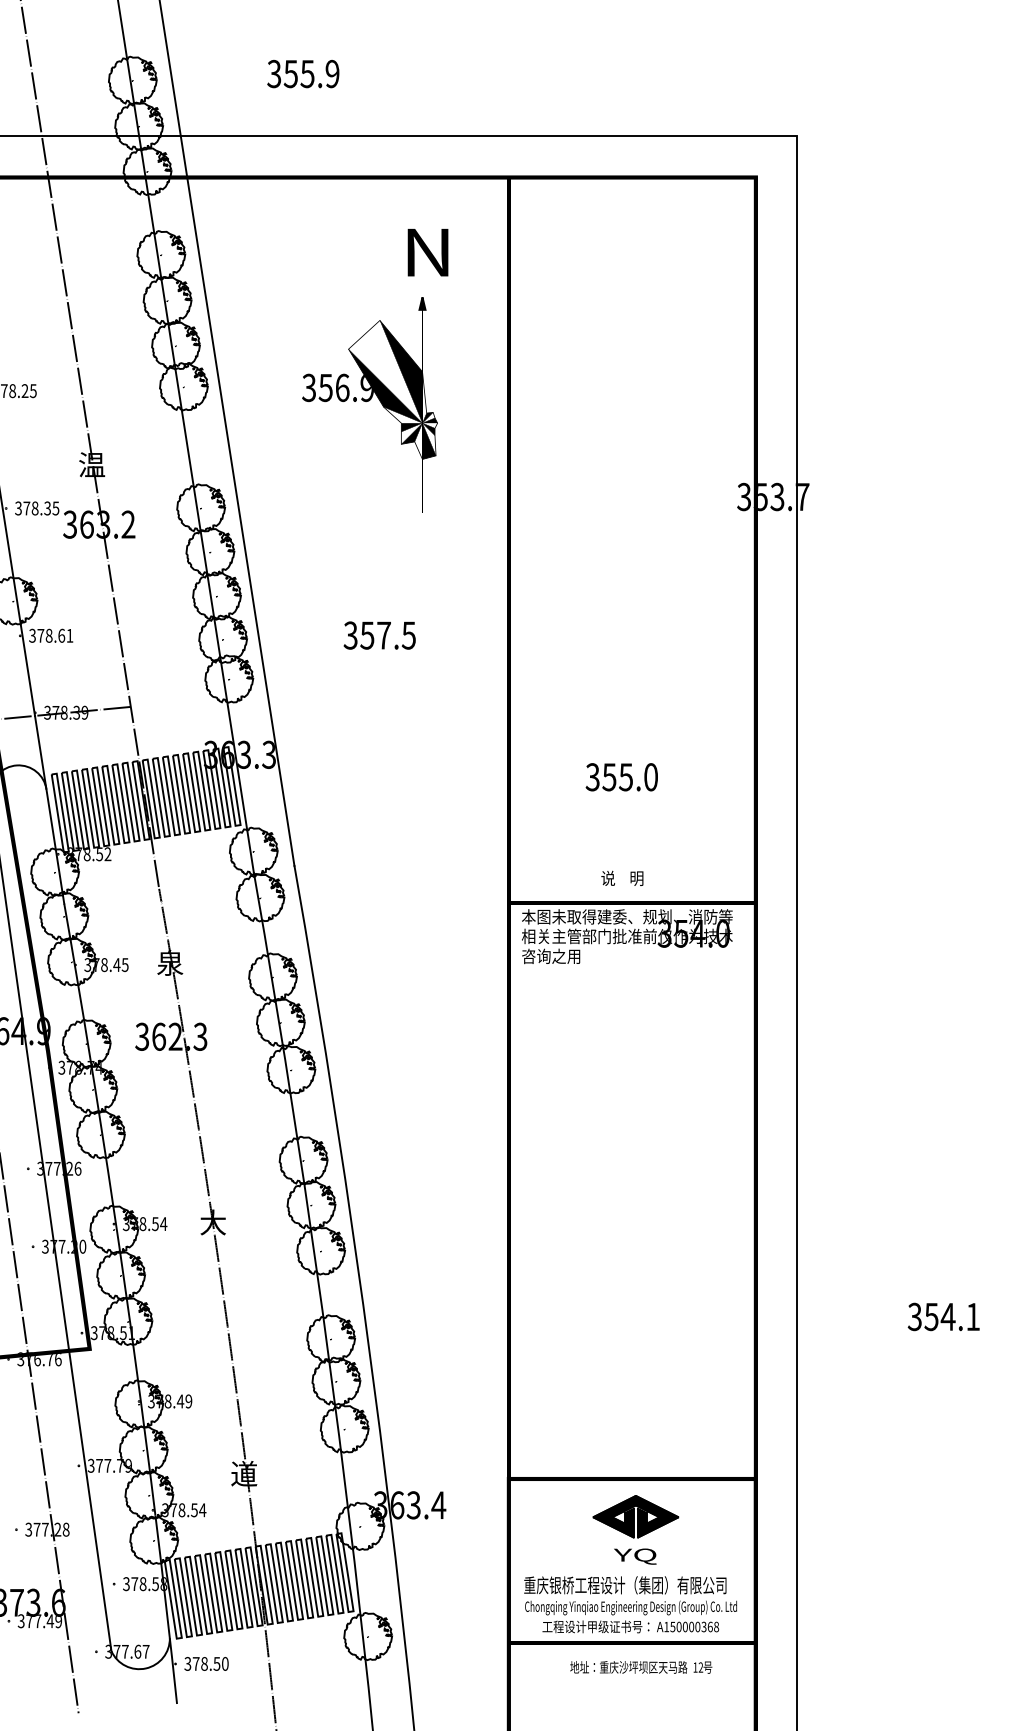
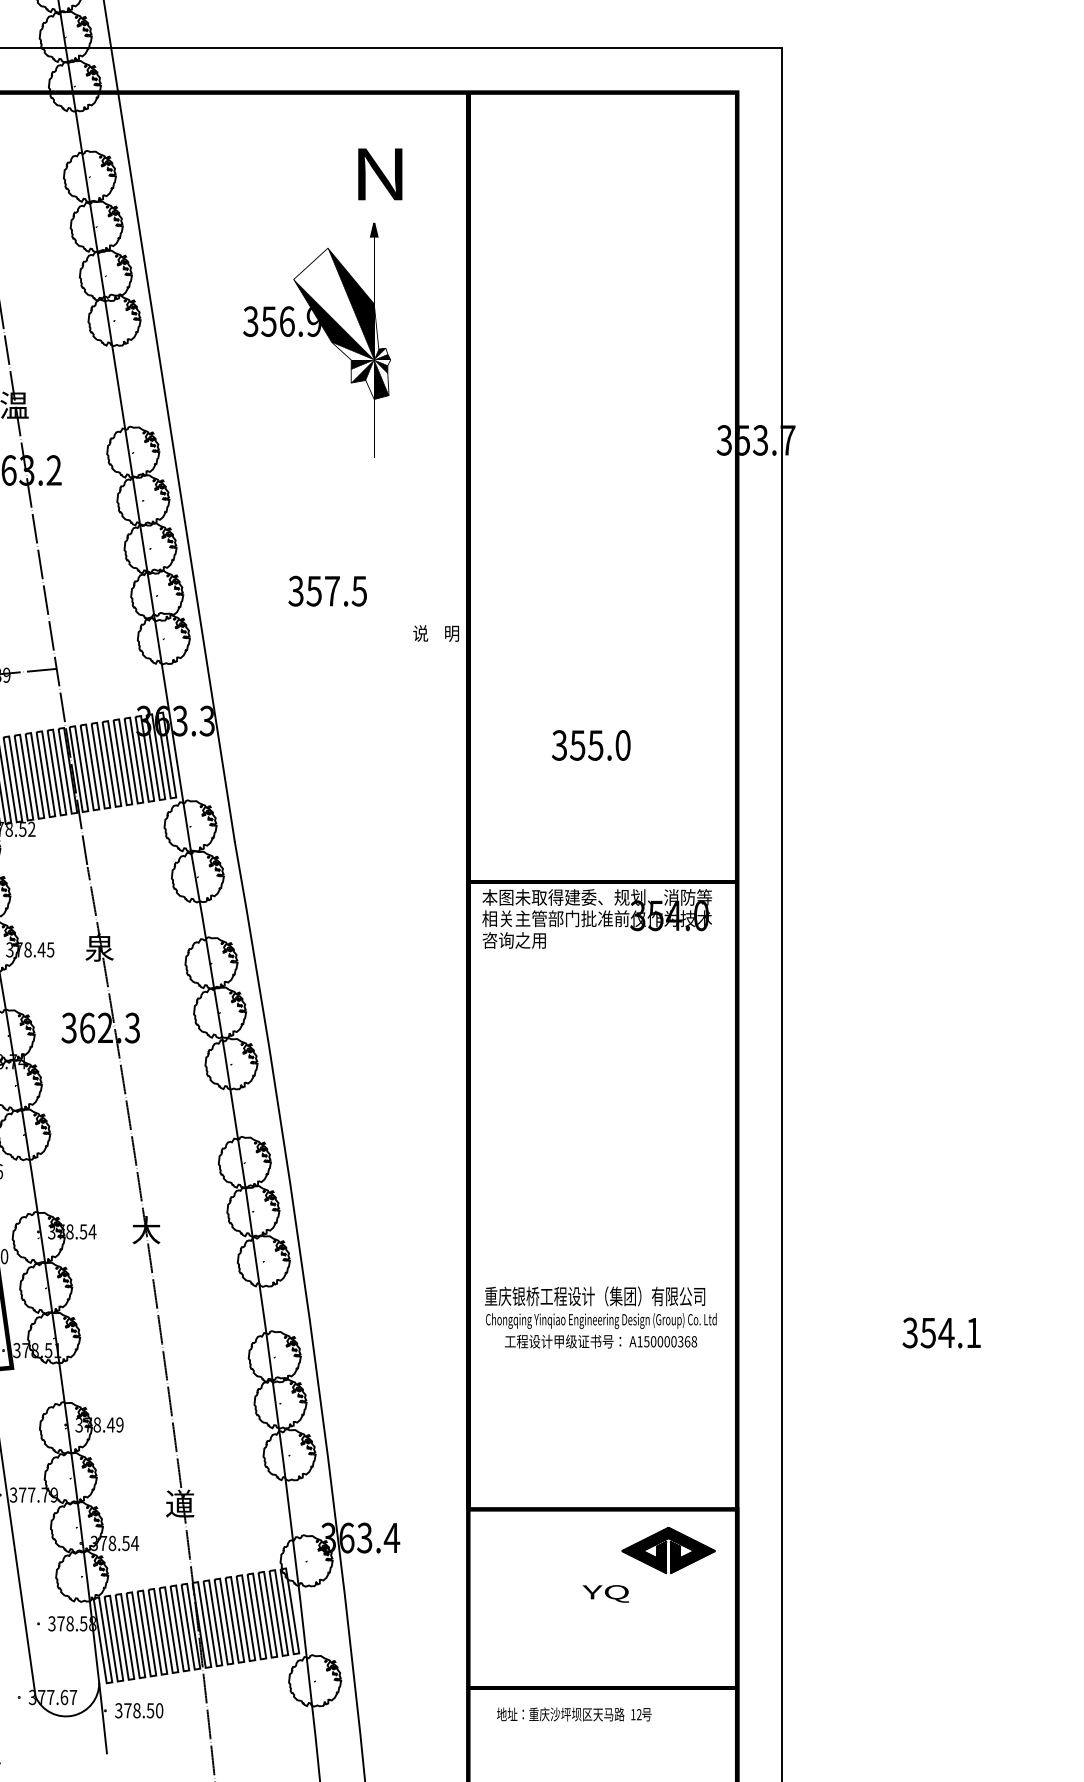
text: (622, 877) -> (436, 632), moved
part: (635, 1516) -> (668, 1550), moved
text: (630, 1604) -> (600, 1317), moved
text: (641, 1667) -> (574, 1714), moved

